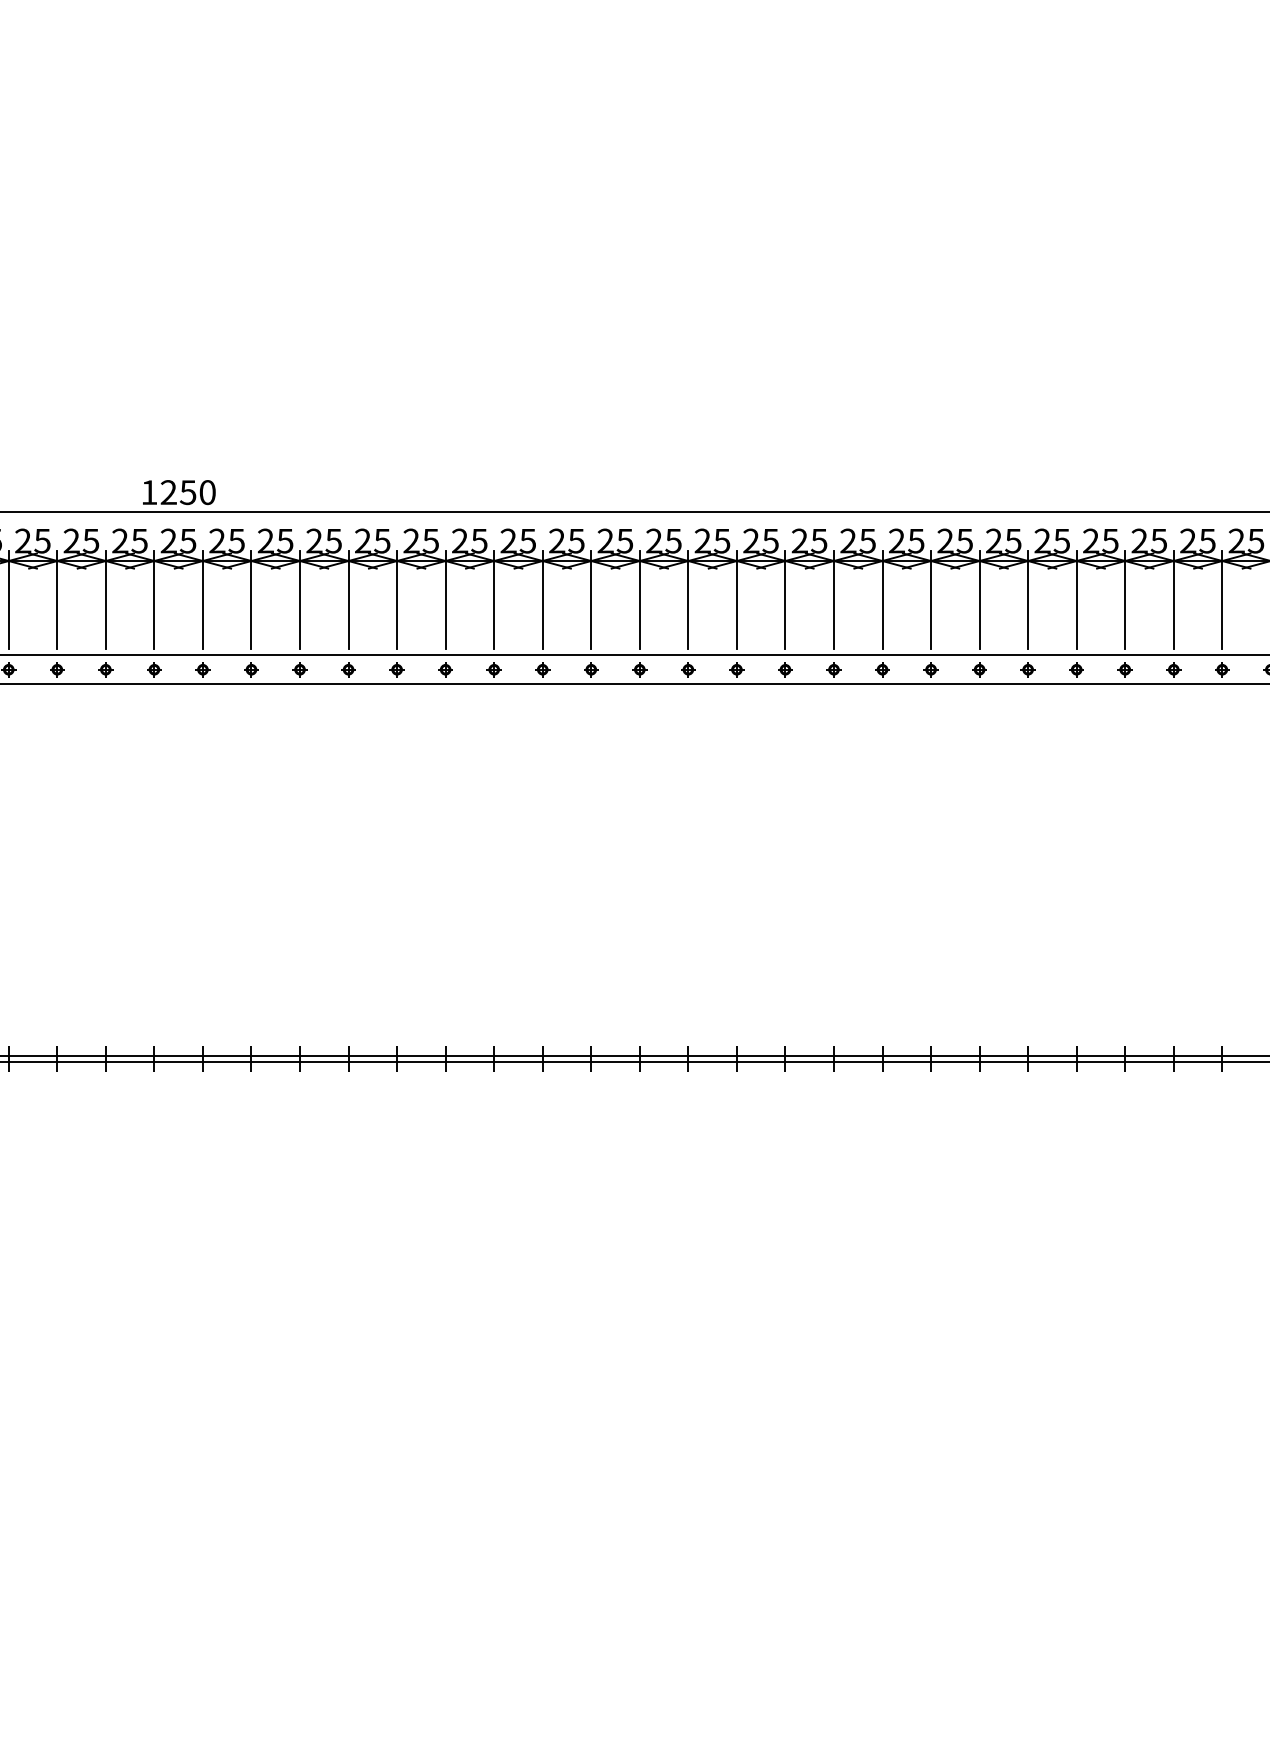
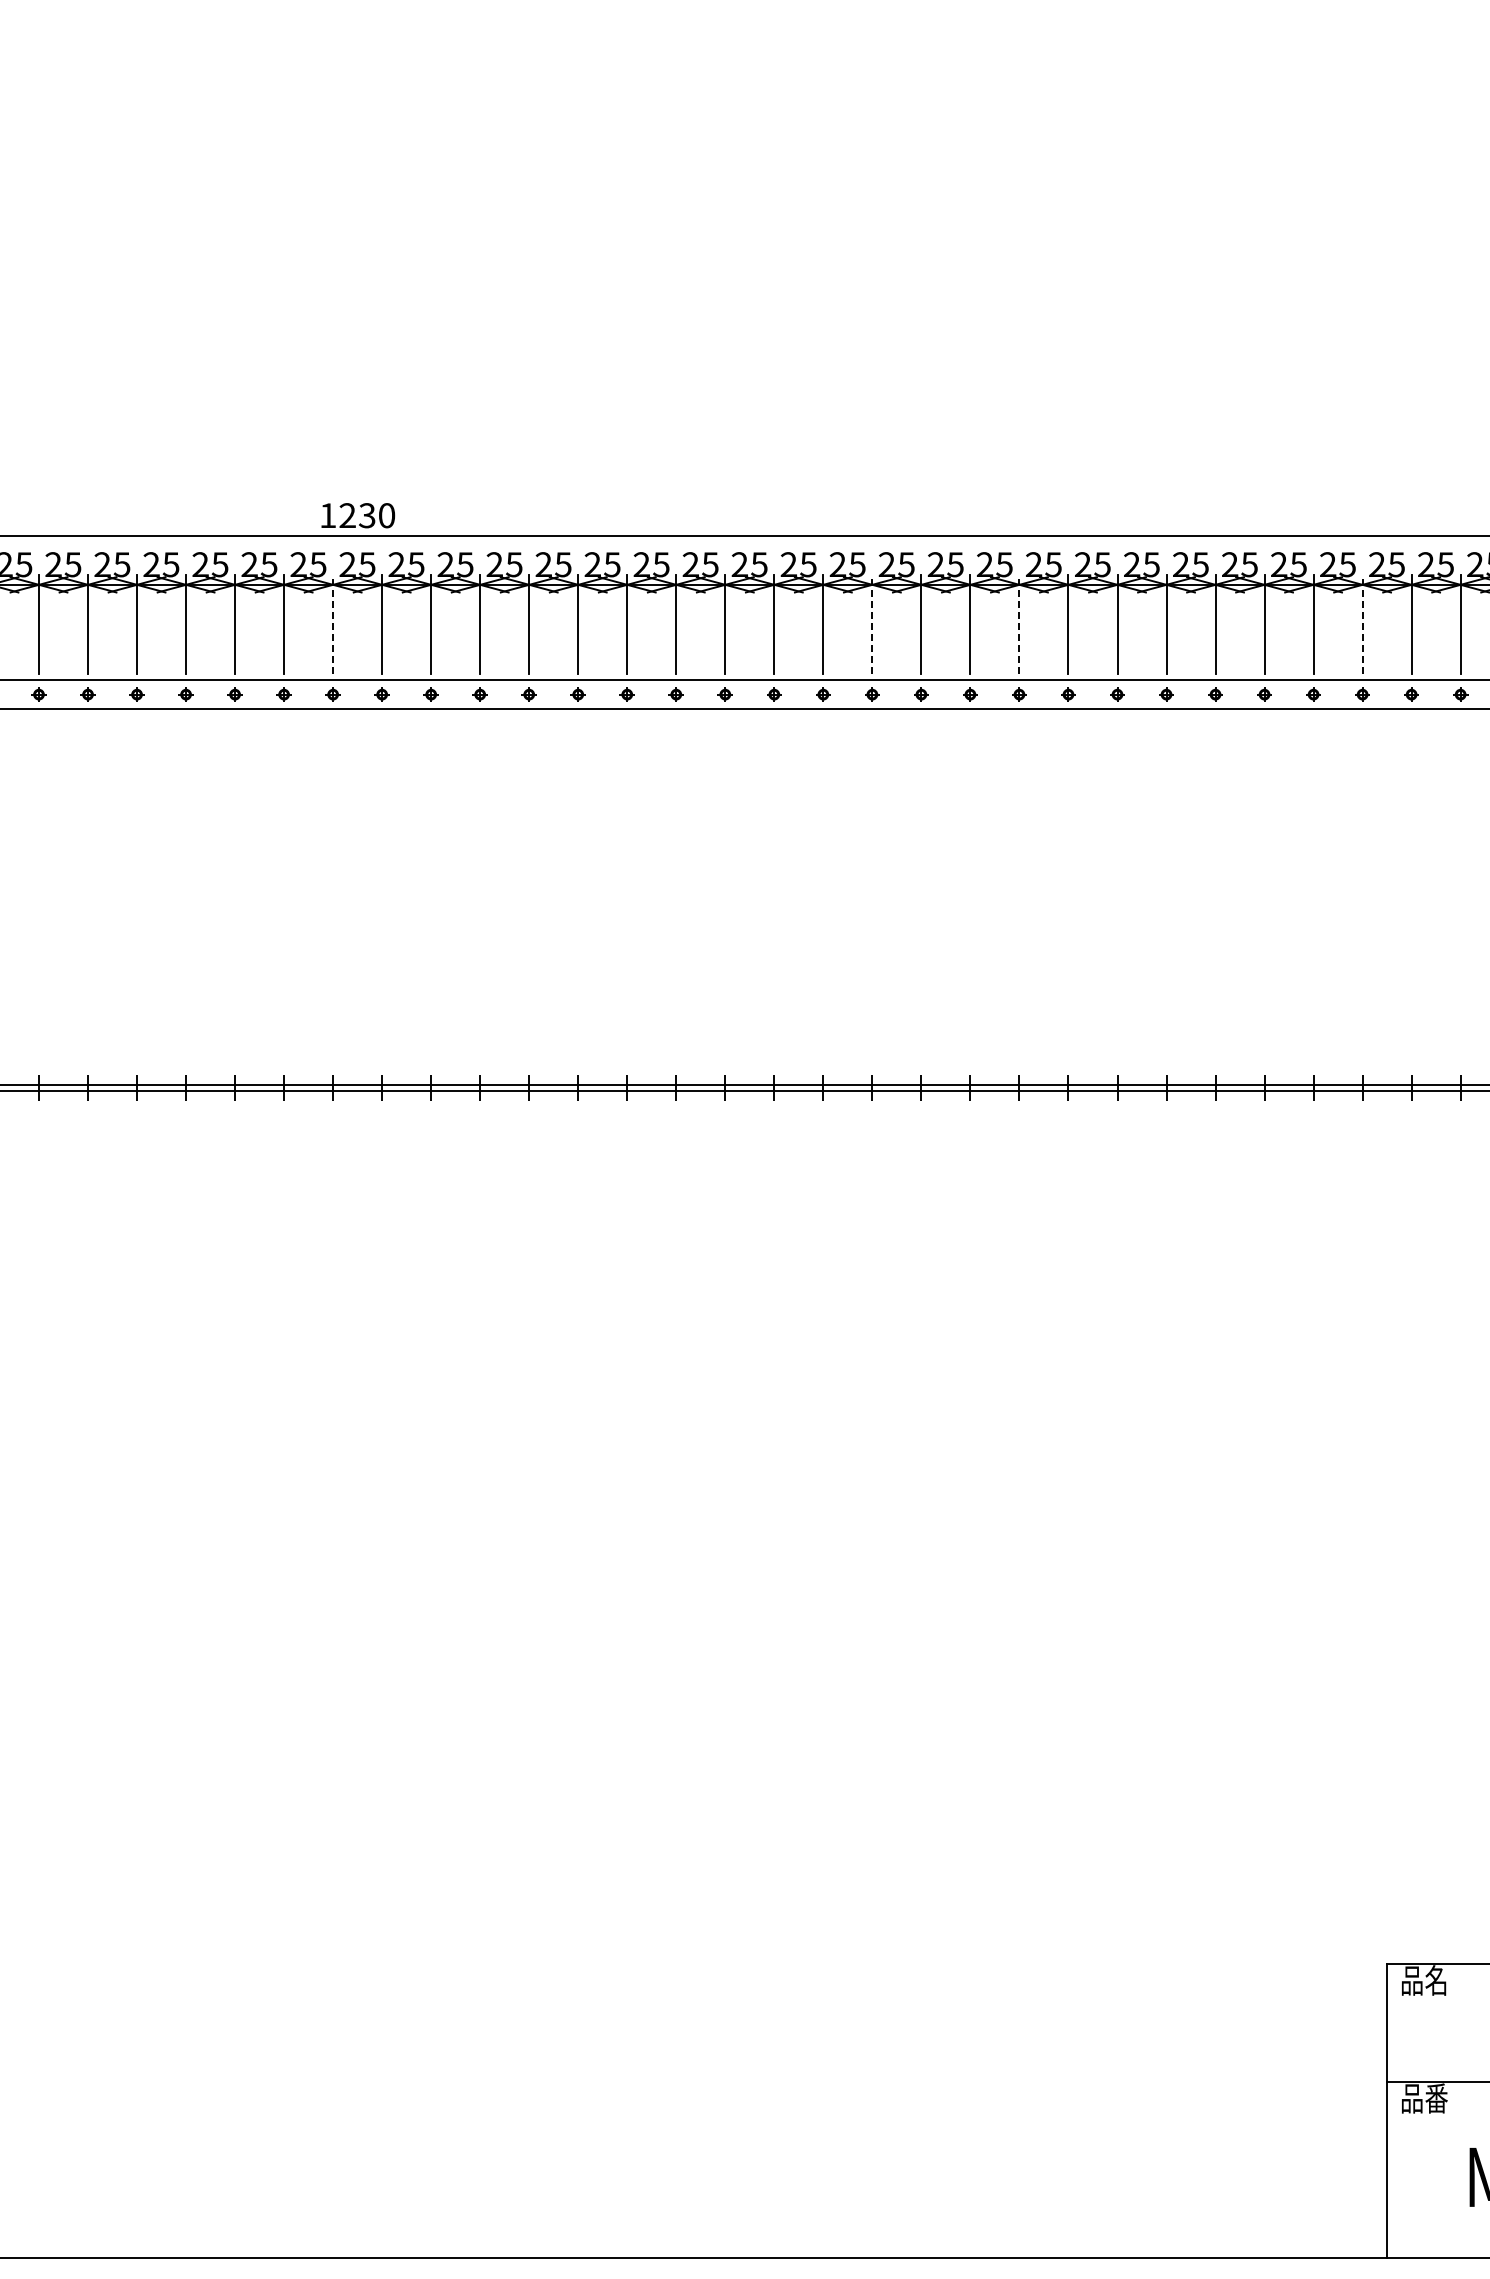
text: (188, 492) -> (367, 515), 1250 -> 1230
line: (154, 600) -> (333, 624), solid -> dashed
line: (688, 600) -> (872, 624), solid -> dashed
line: (834, 600) -> (1019, 624), solid -> dashed
line: (1173, 600) -> (1362, 624), solid -> dashed

